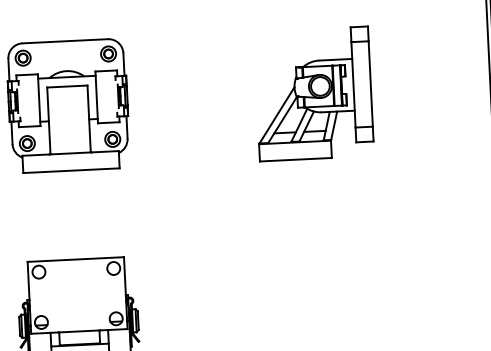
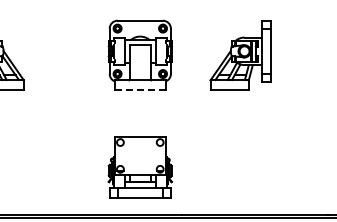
part: (313, 94) -> (240, 55), moved
line: (71, 170) -> (140, 89), solid -> dashed

